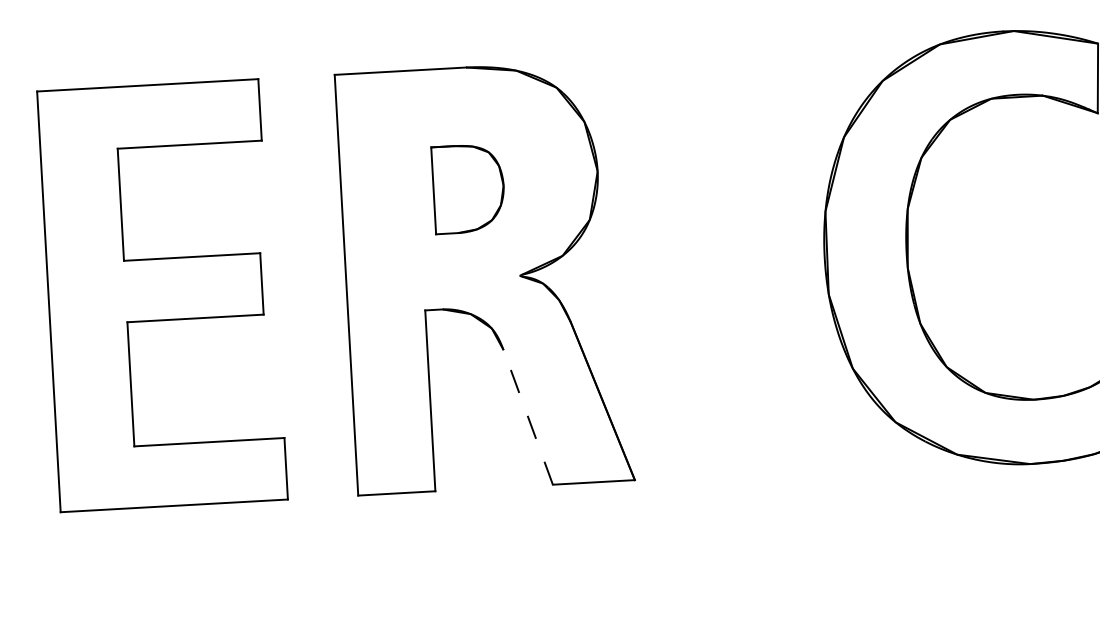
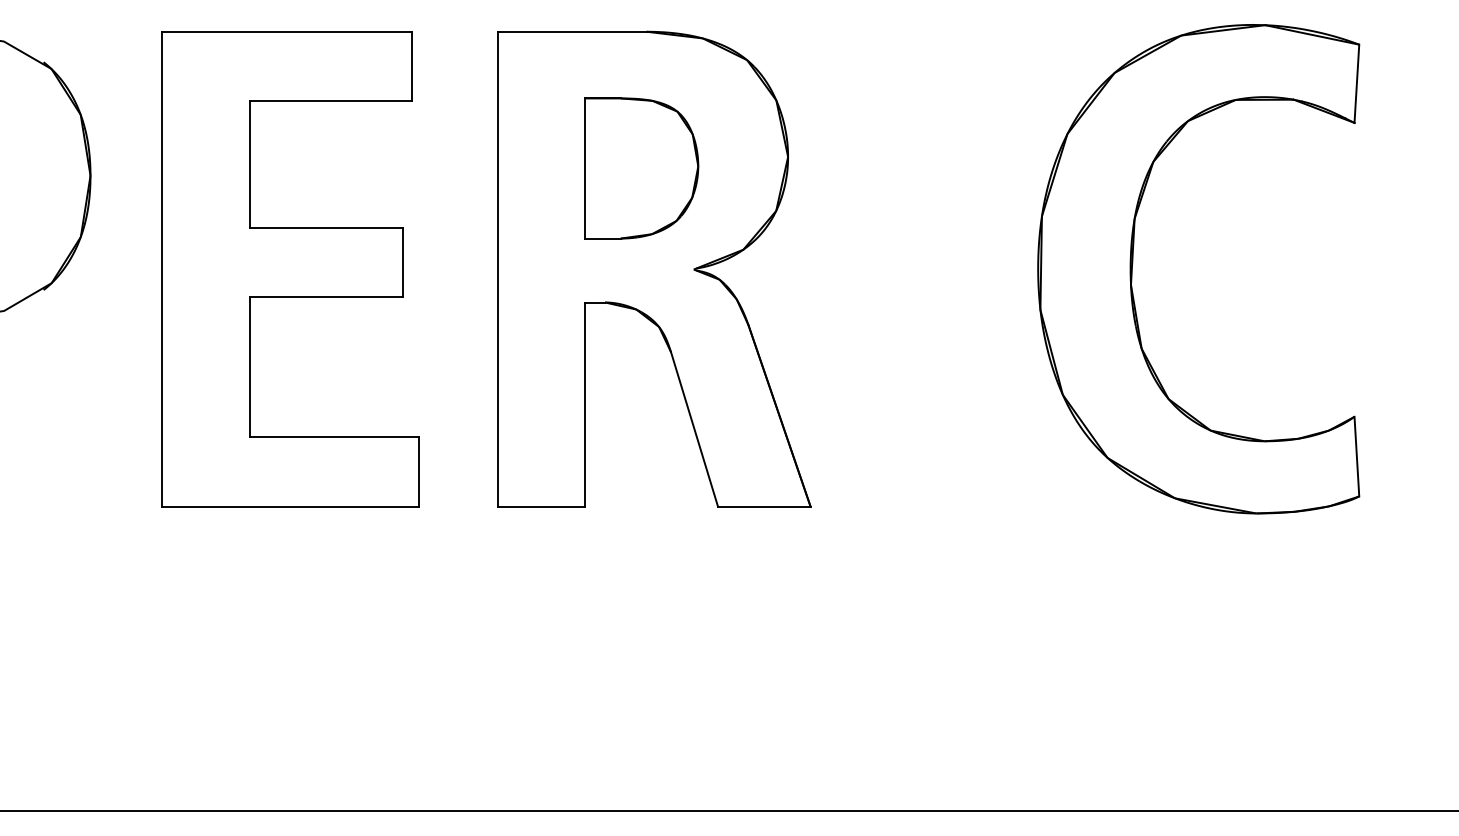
part: (468, 188) -> (641, 168), size x1.43
line: (528, 417) -> (694, 429), dashed -> solid

